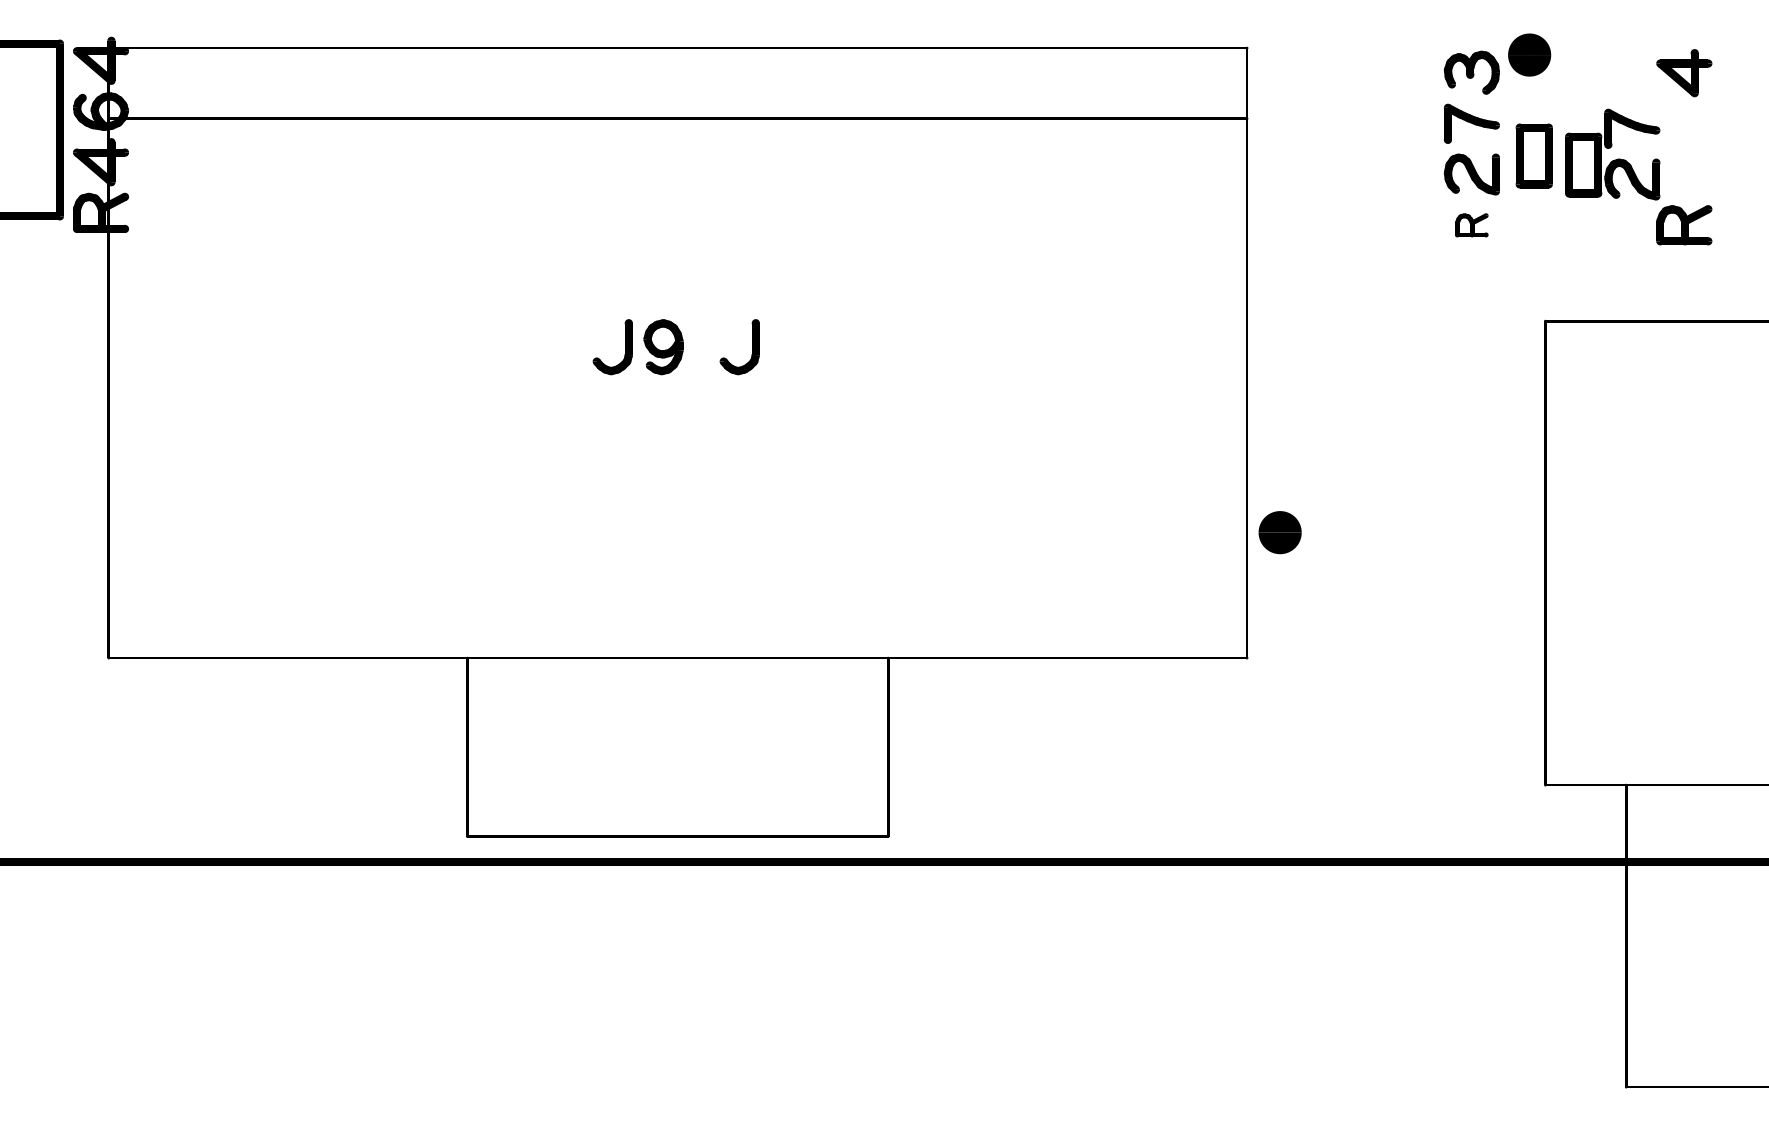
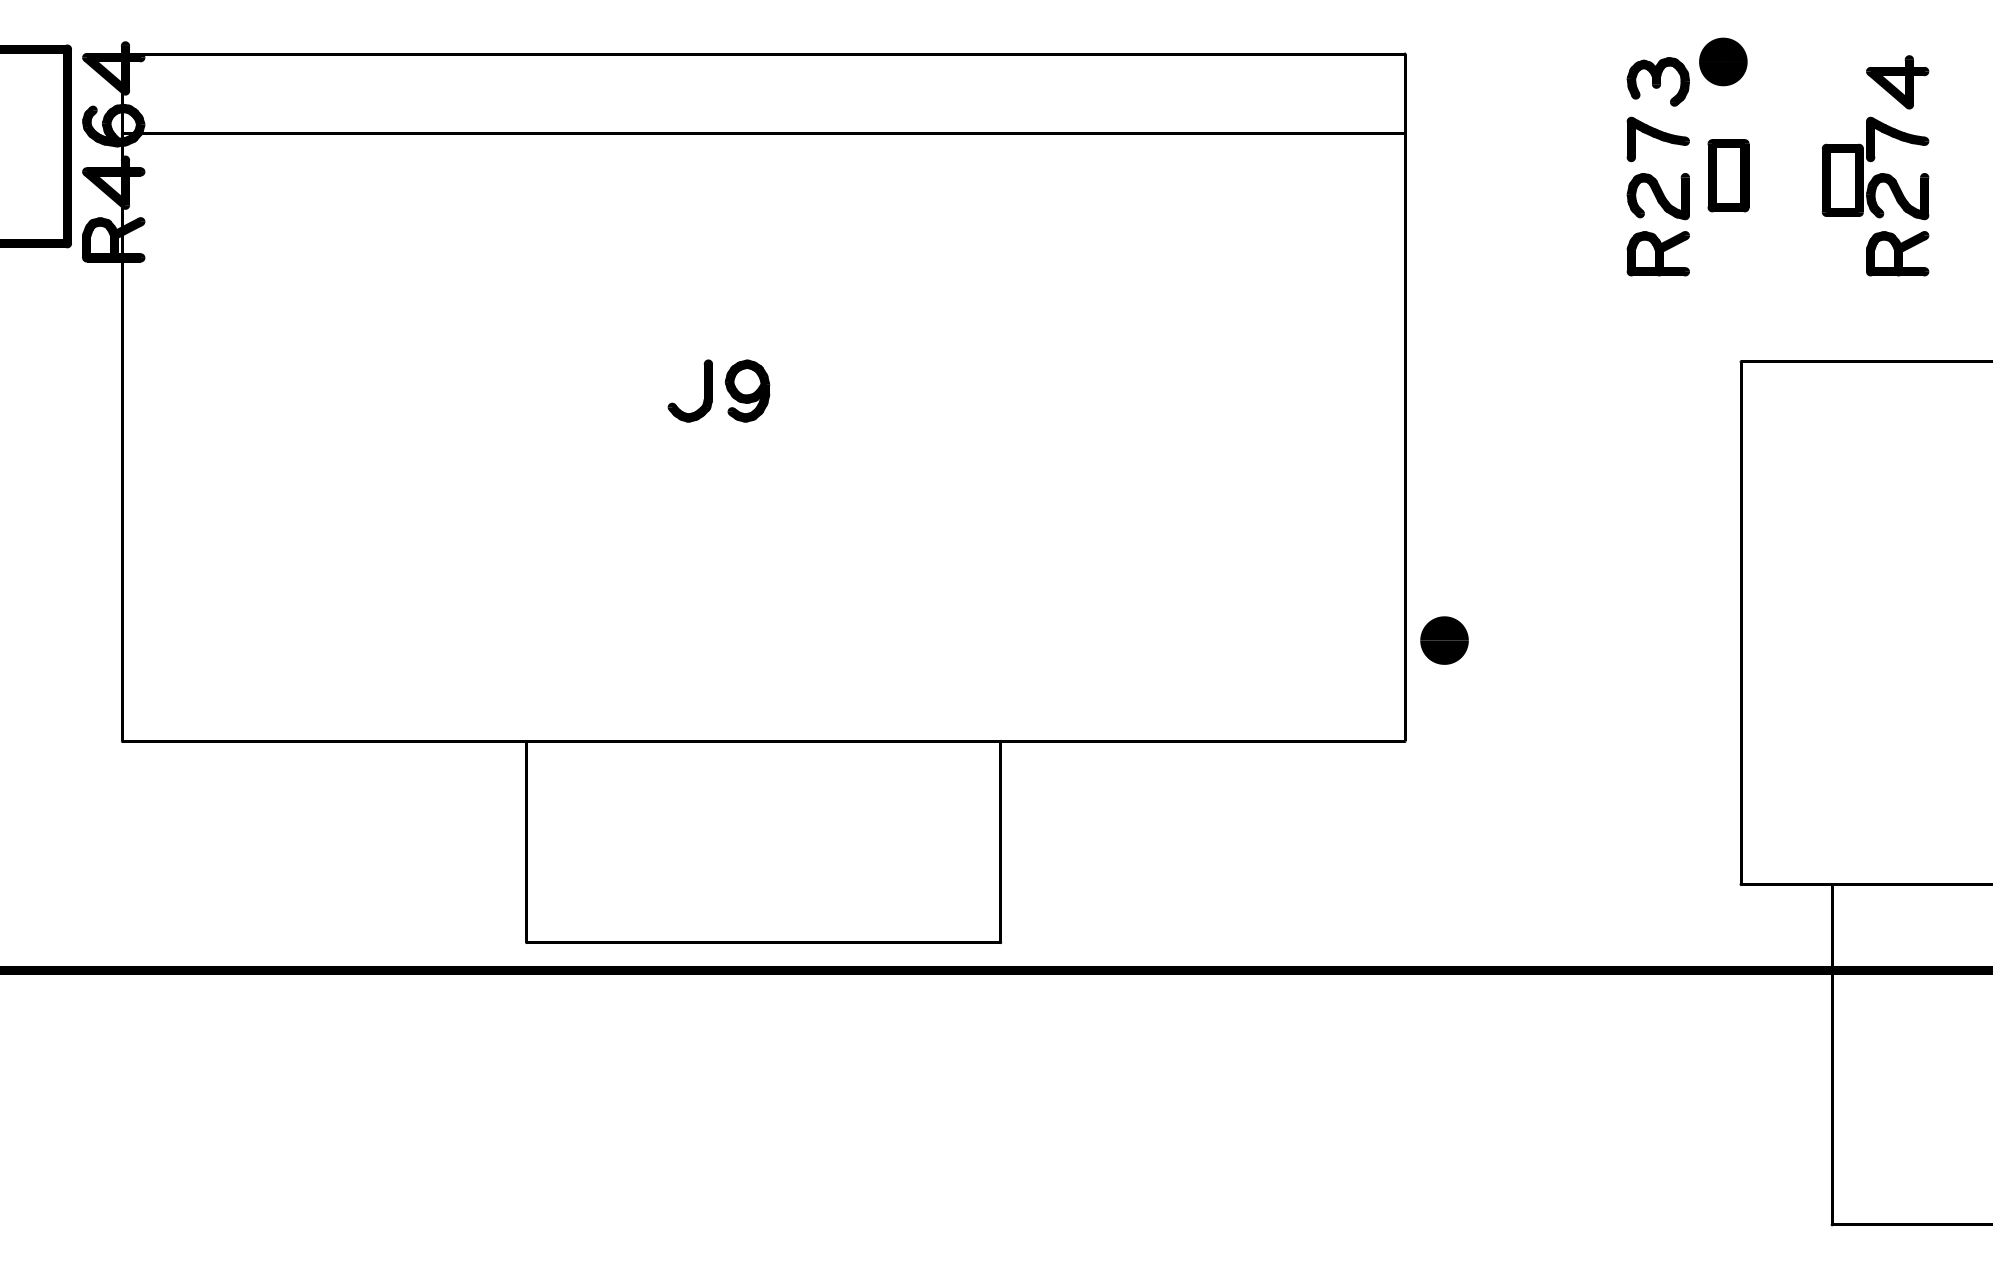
part: (1612, 154) -> (1875, 168), moved
part: (1471, 225) -> (1657, 253), size x1.67
part: (752, 347) -> (847, 391), removed
part: (1279, 532) -> (1443, 640), moved

